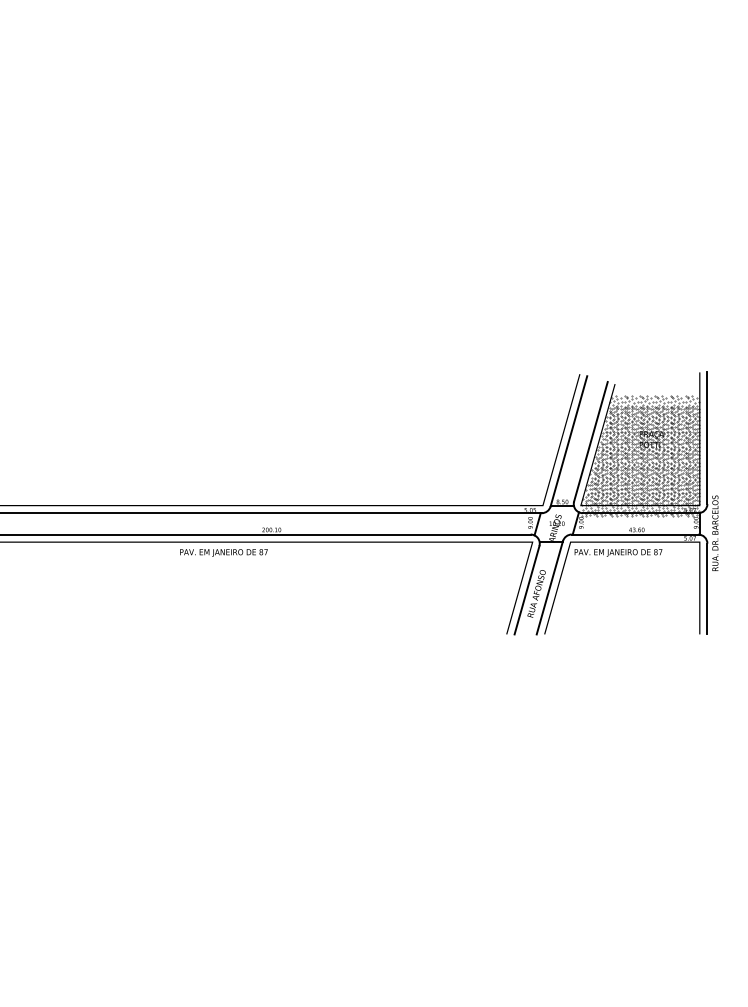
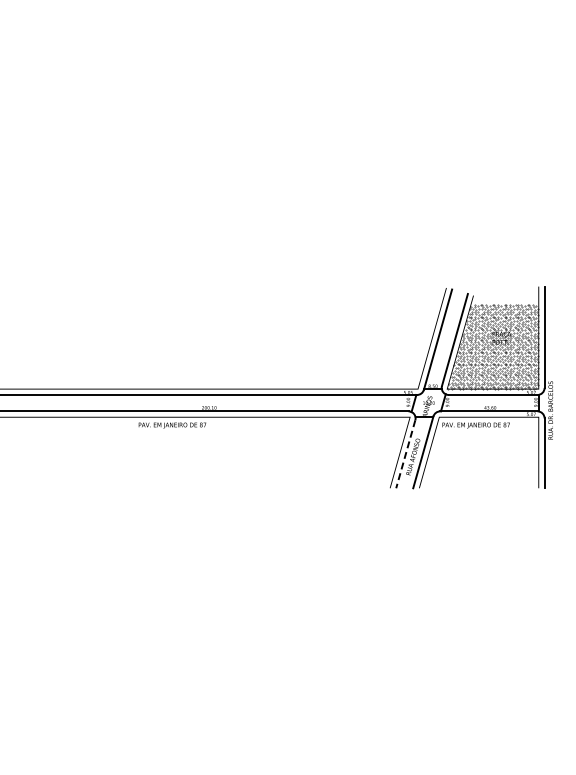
hatch: (639, 461) -> (492, 355), removed
line: (526, 590) -> (405, 454), solid -> dashed

